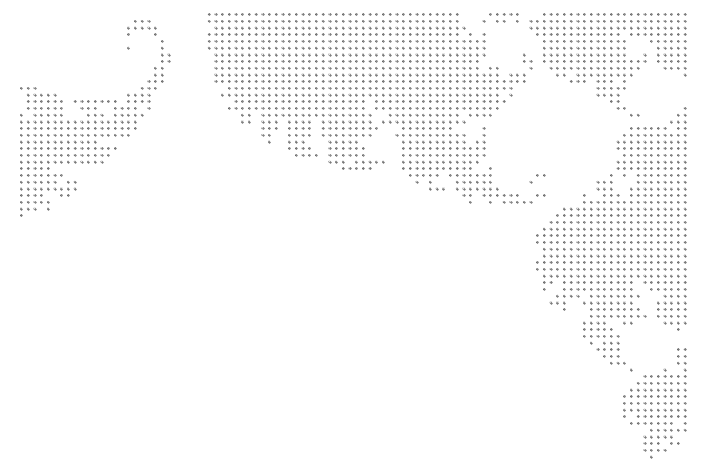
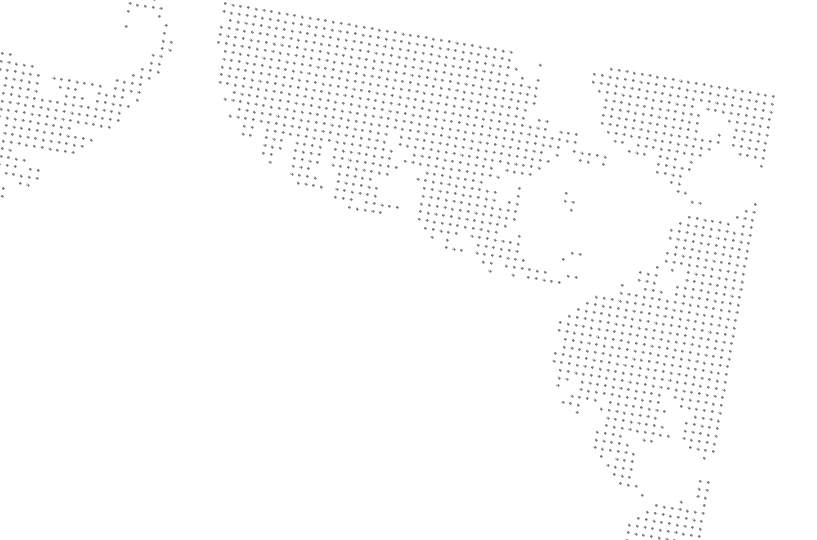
part: (503, 17) -> (588, 157), moved
part: (527, 61) -> (568, 201), moved

